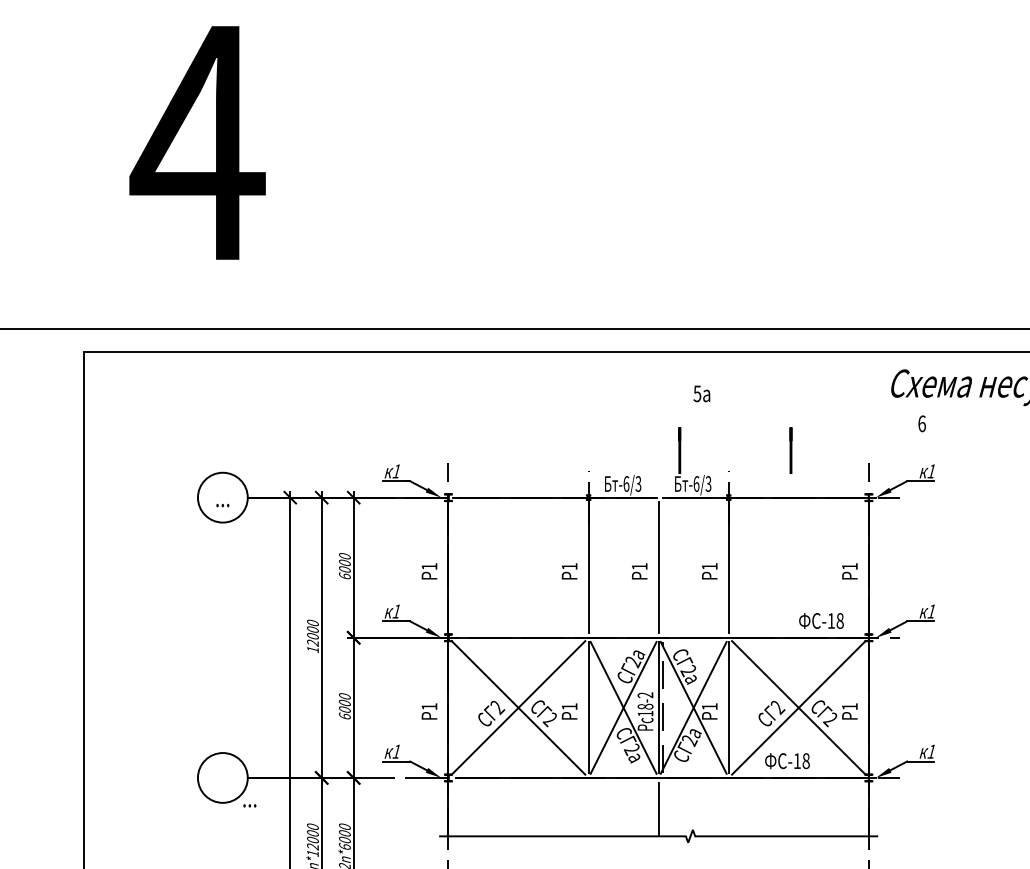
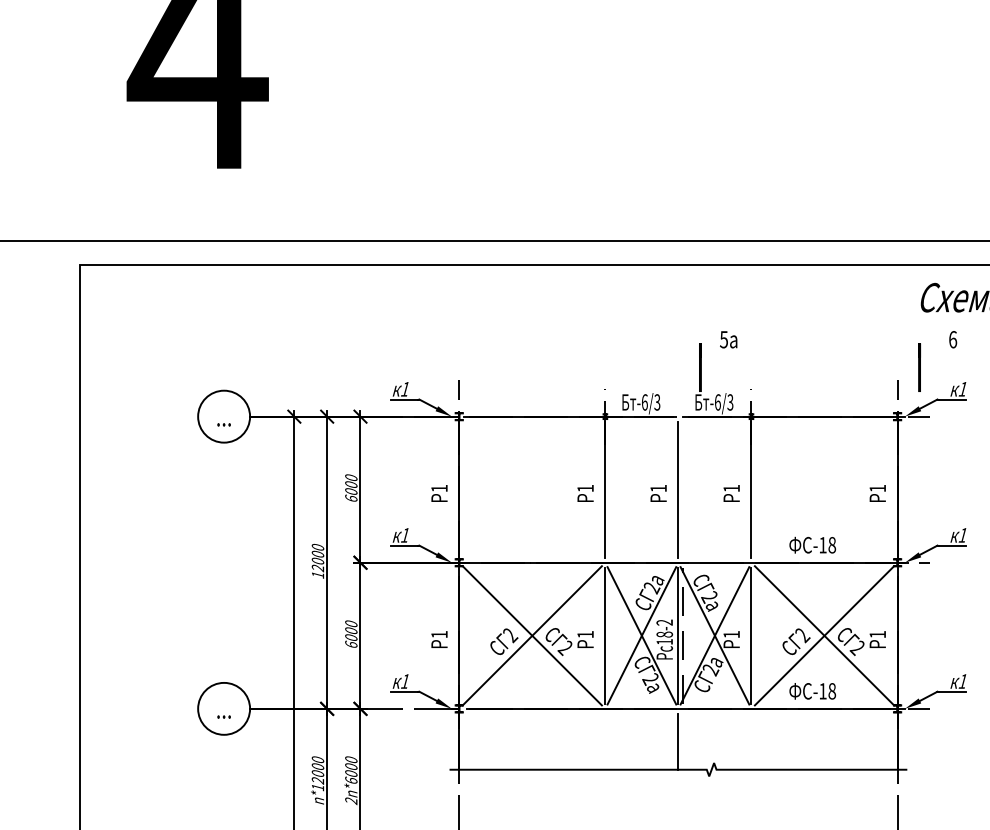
text: (701, 393) -> (728, 339), moved
line: (790, 450) -> (919, 367), moved
text: (821, 620) -> (812, 544), moved
text: (249, 805) -> (223, 716), moved

